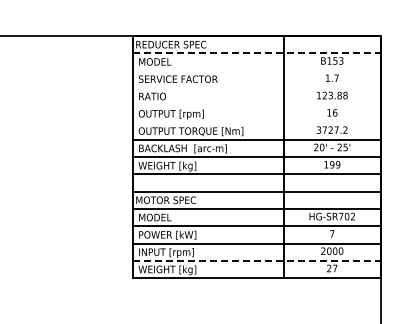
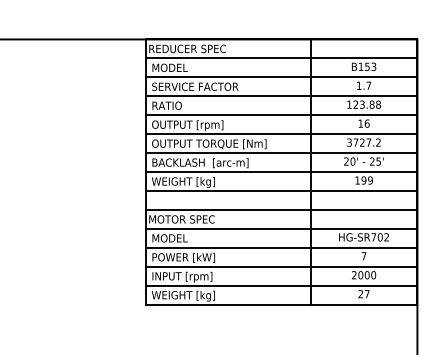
line: (257, 53) -> (282, 58), dashed -> solid
line: (257, 70) -> (282, 77), added
line: (257, 87) -> (282, 95), added
line: (257, 105) -> (282, 115), added
line: (257, 122) -> (282, 134), added
line: (257, 260) -> (282, 285), dashed -> solid

